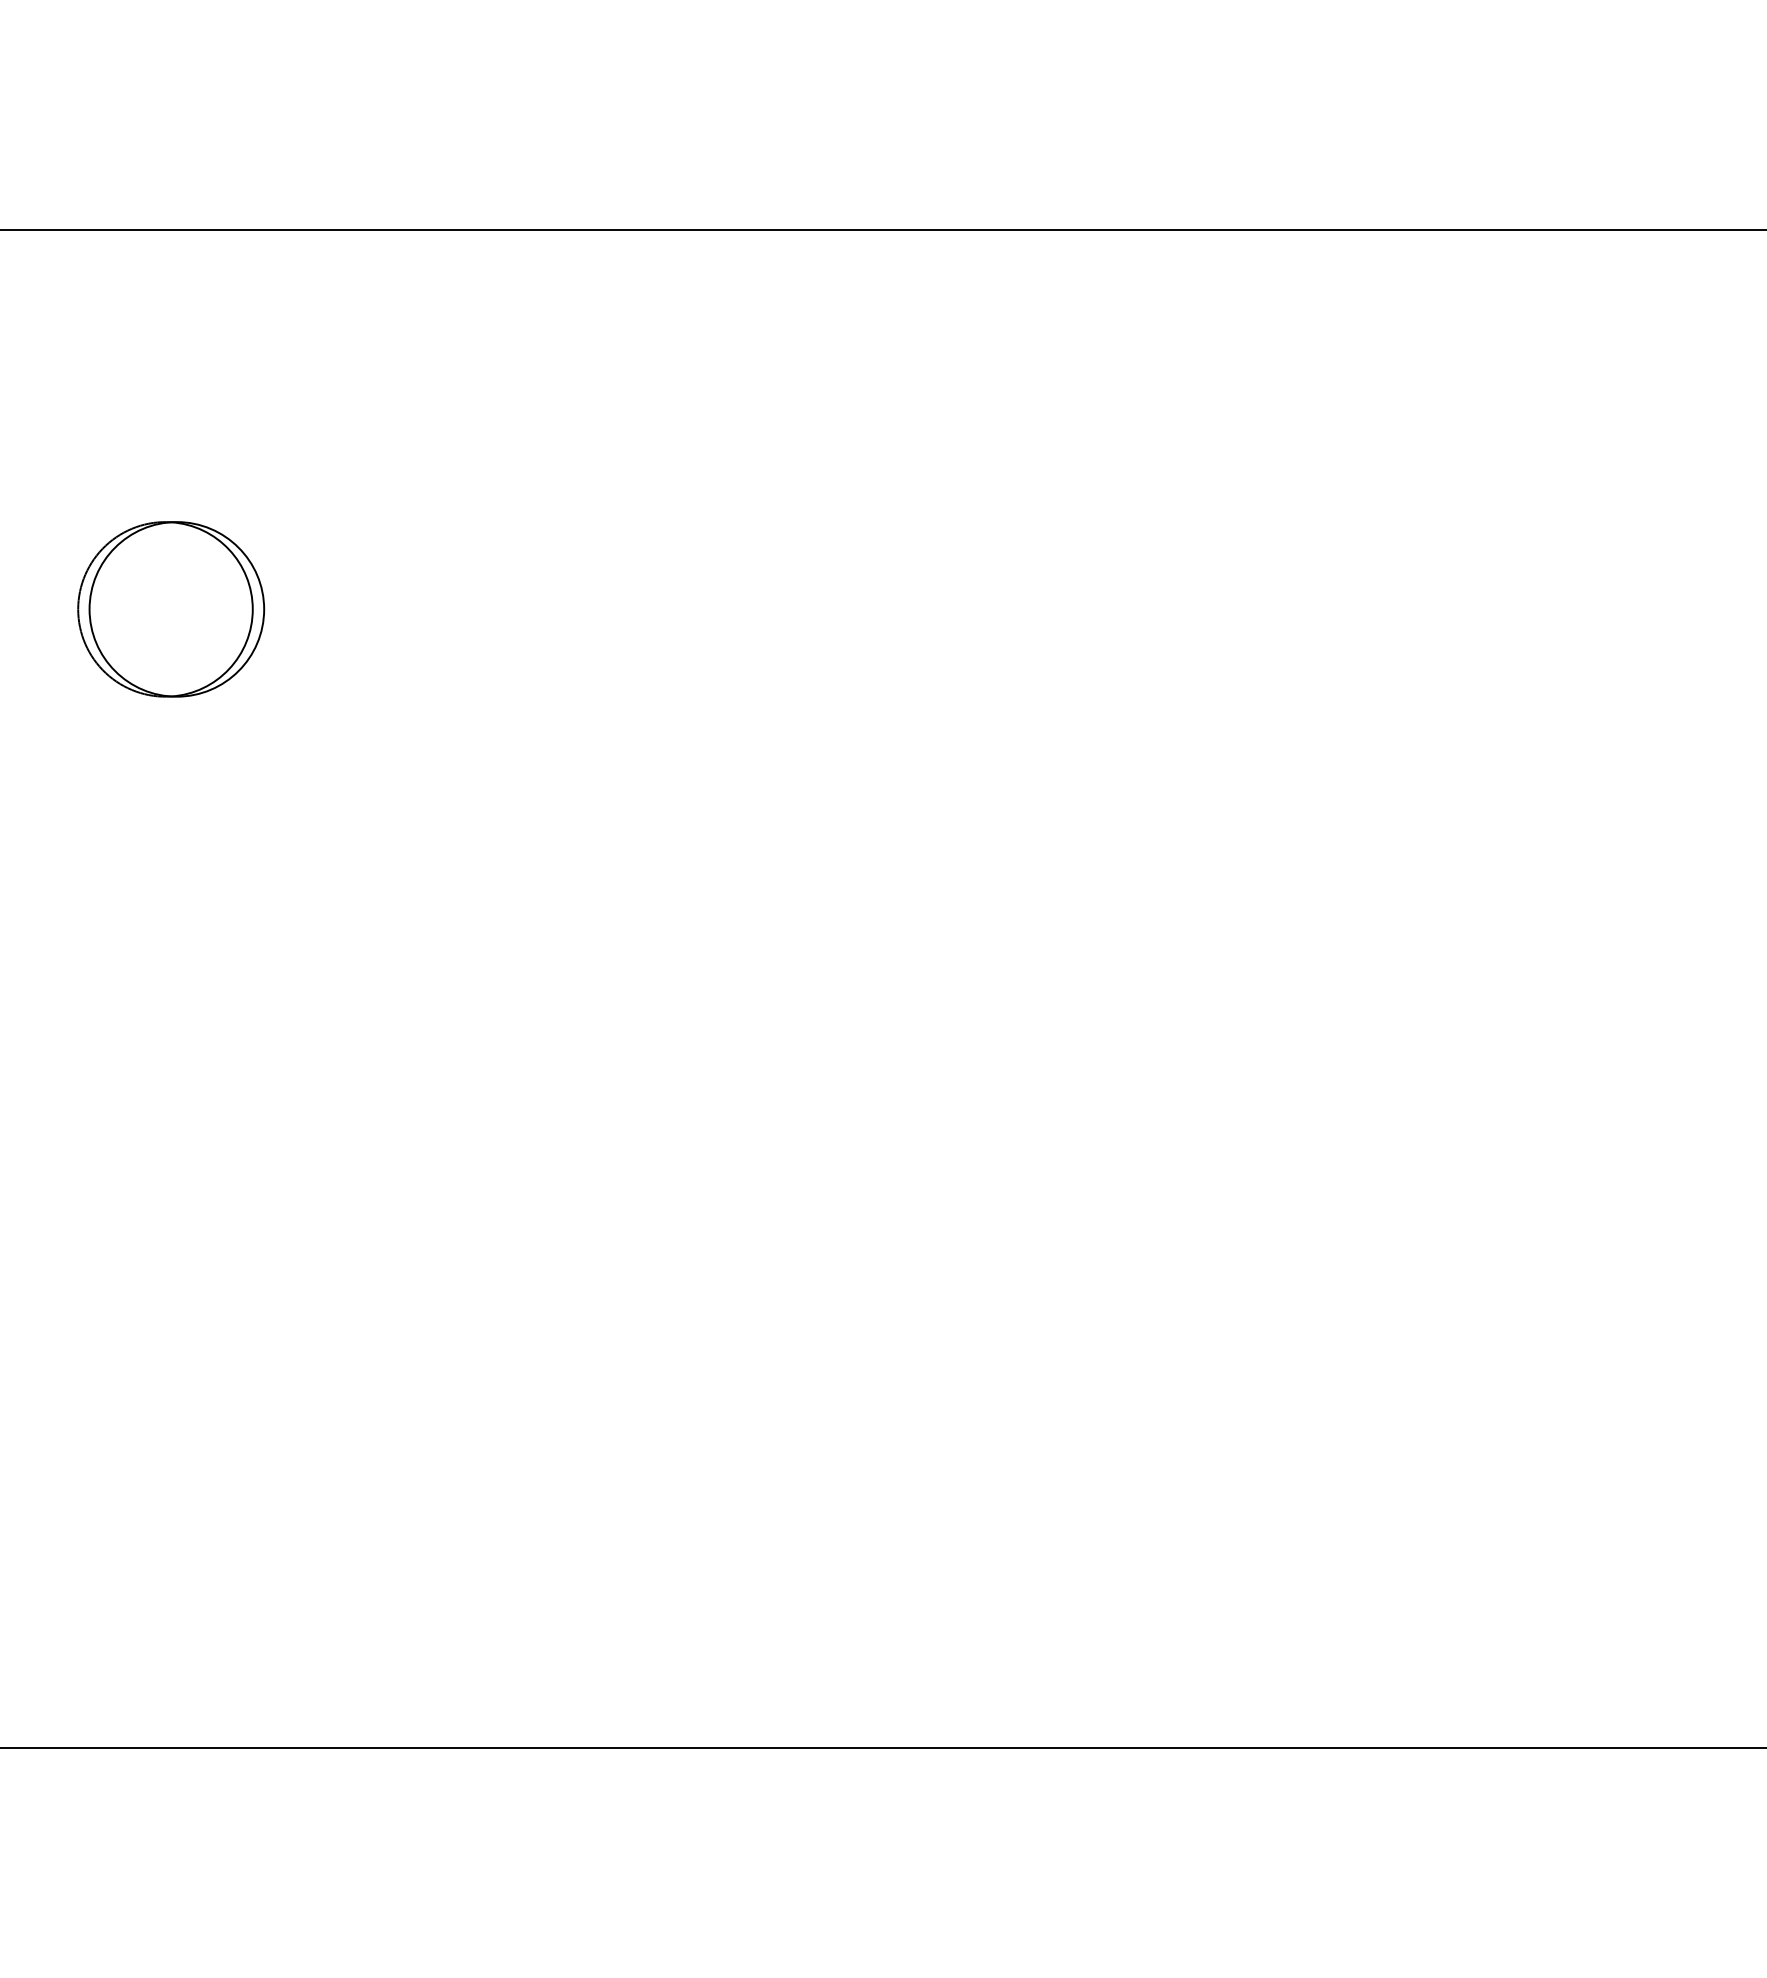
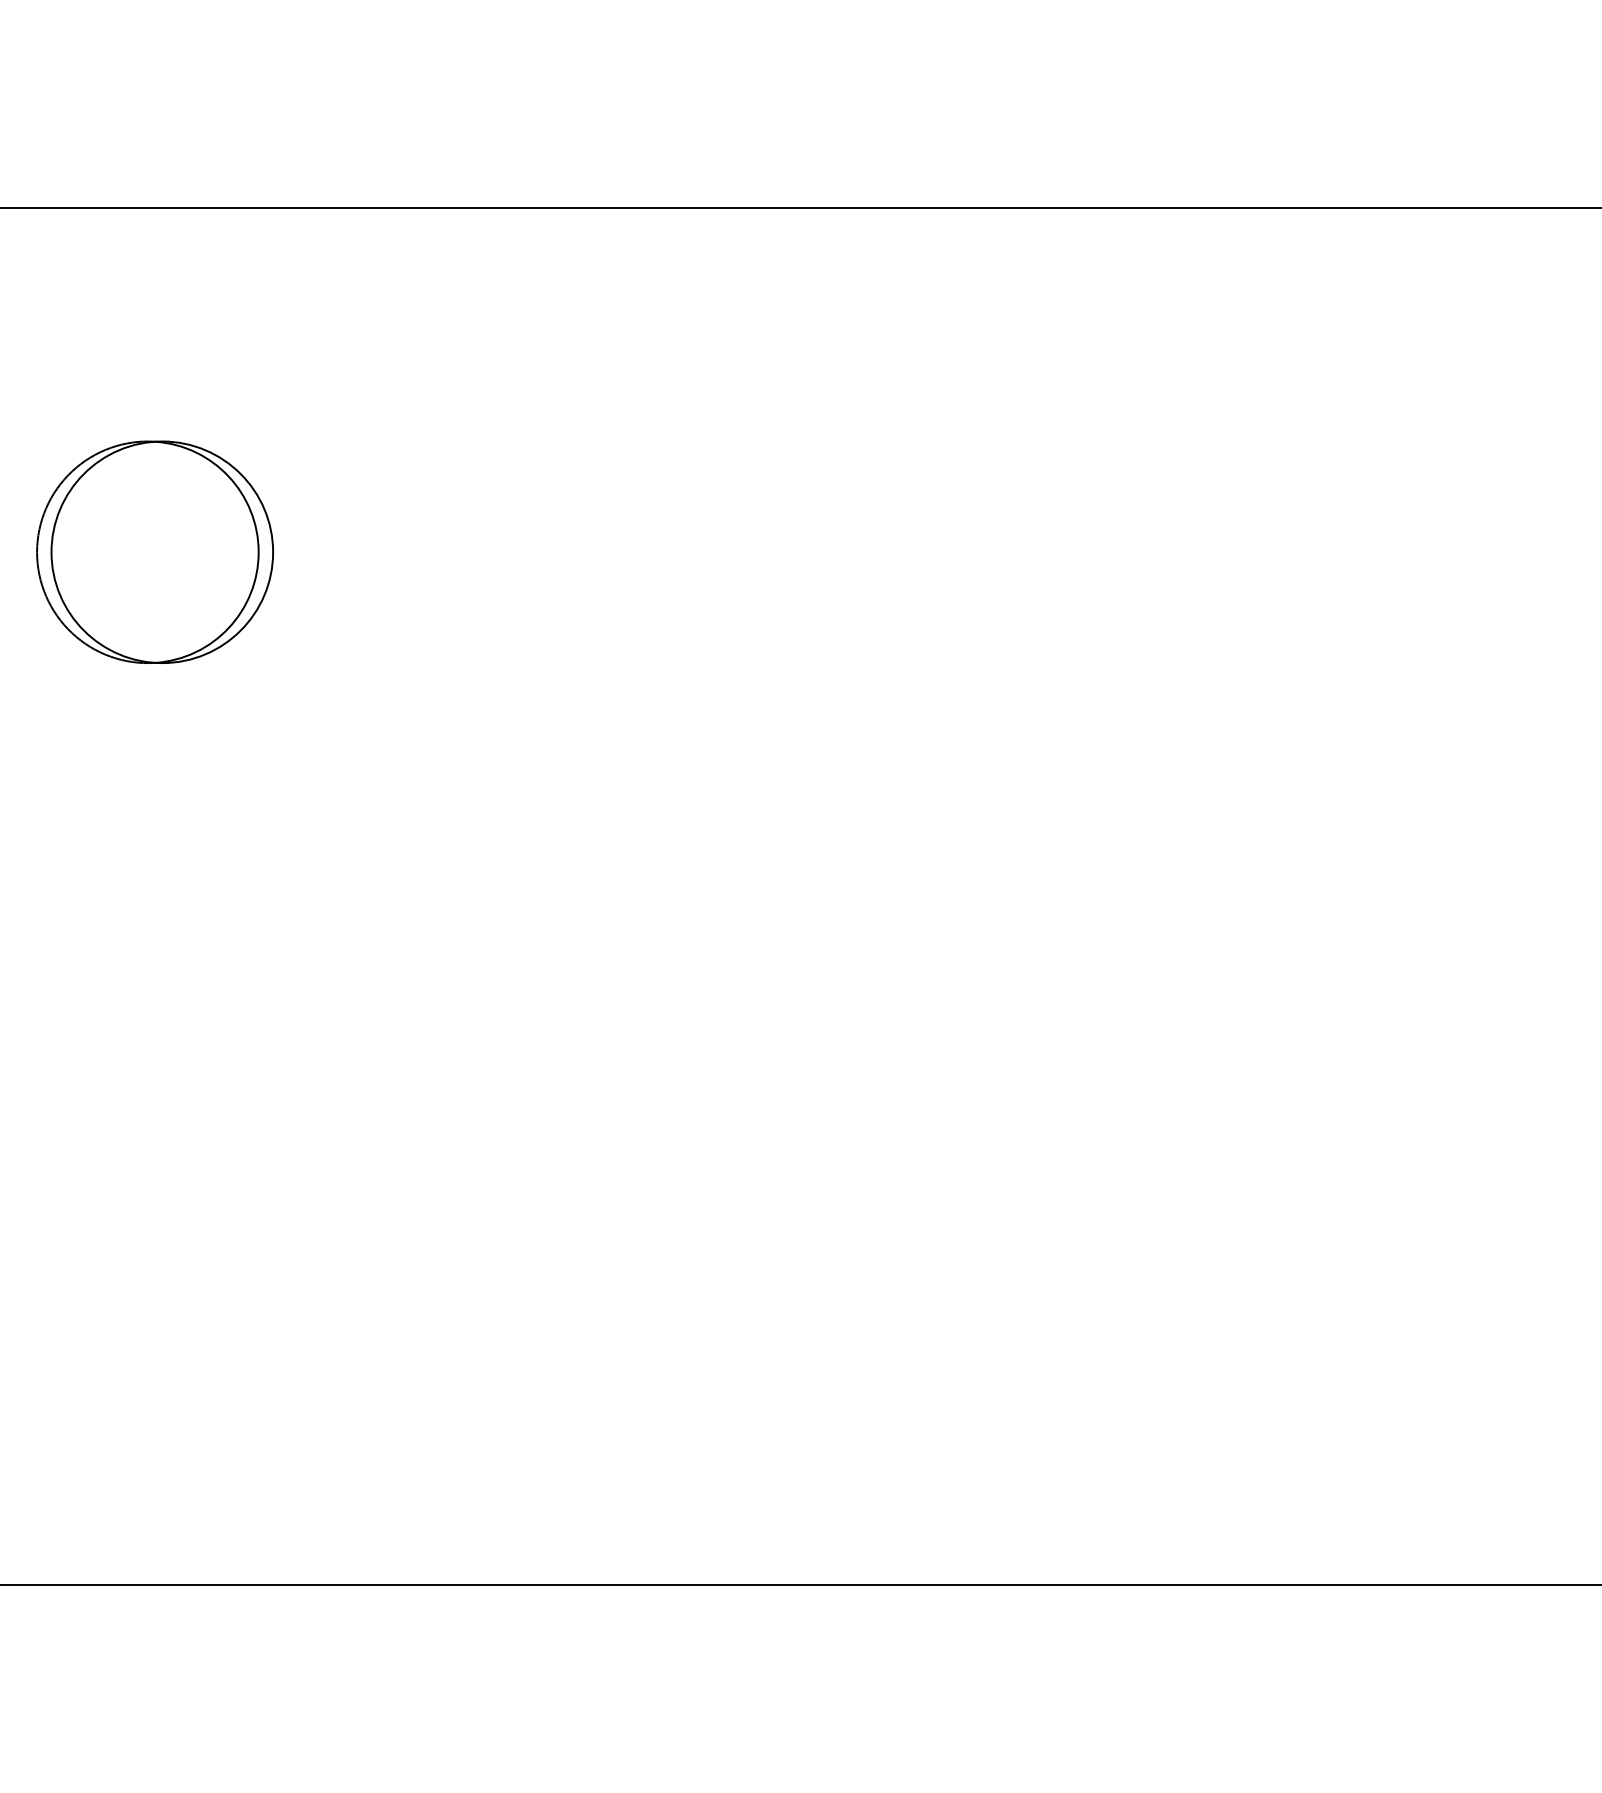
part: (171, 609) -> (155, 552), size x1.4

